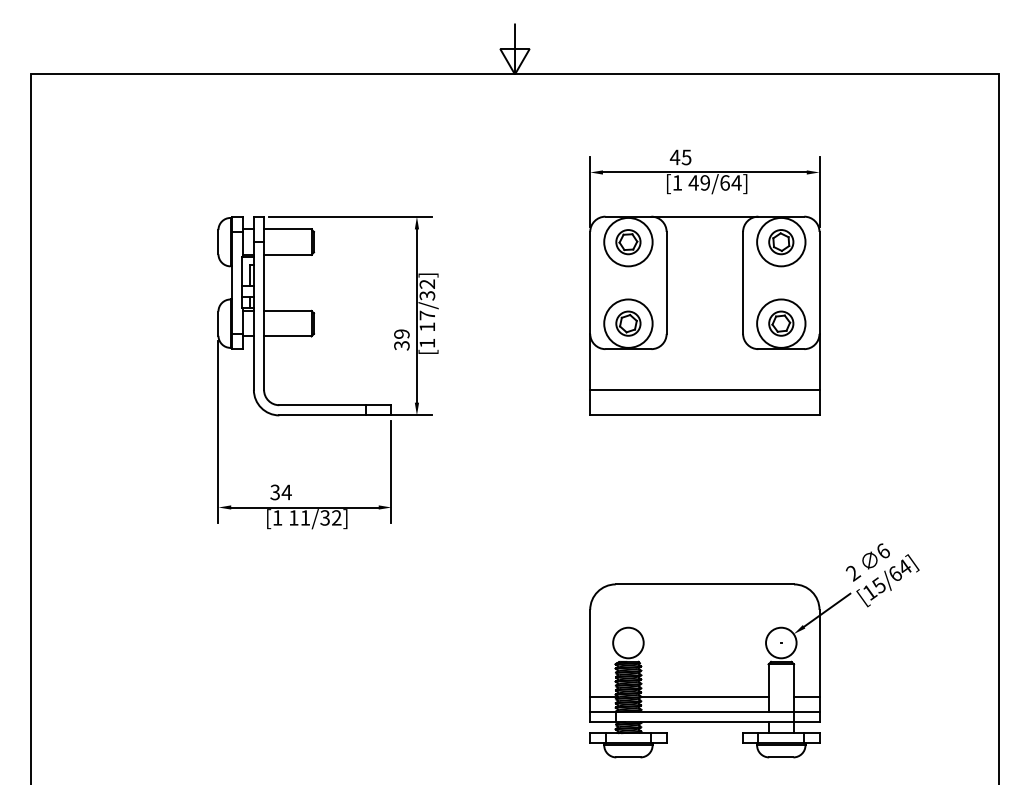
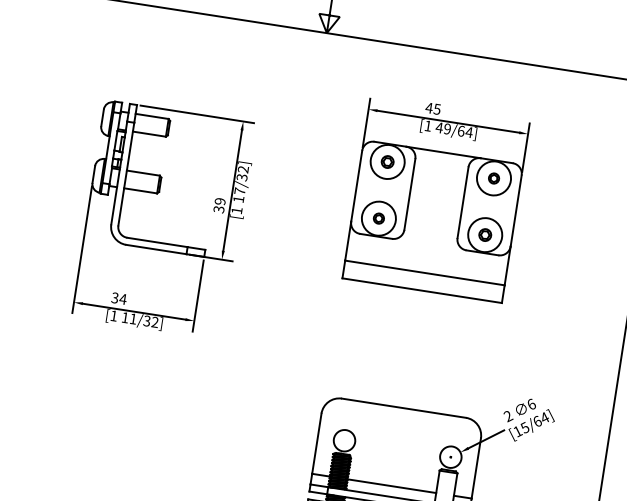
part: (628, 242) -> (387, 162), size x0.7
part: (781, 242) -> (494, 178), size x0.6
part: (628, 323) -> (378, 218), size x0.6
part: (781, 323) -> (485, 235), size x0.7

